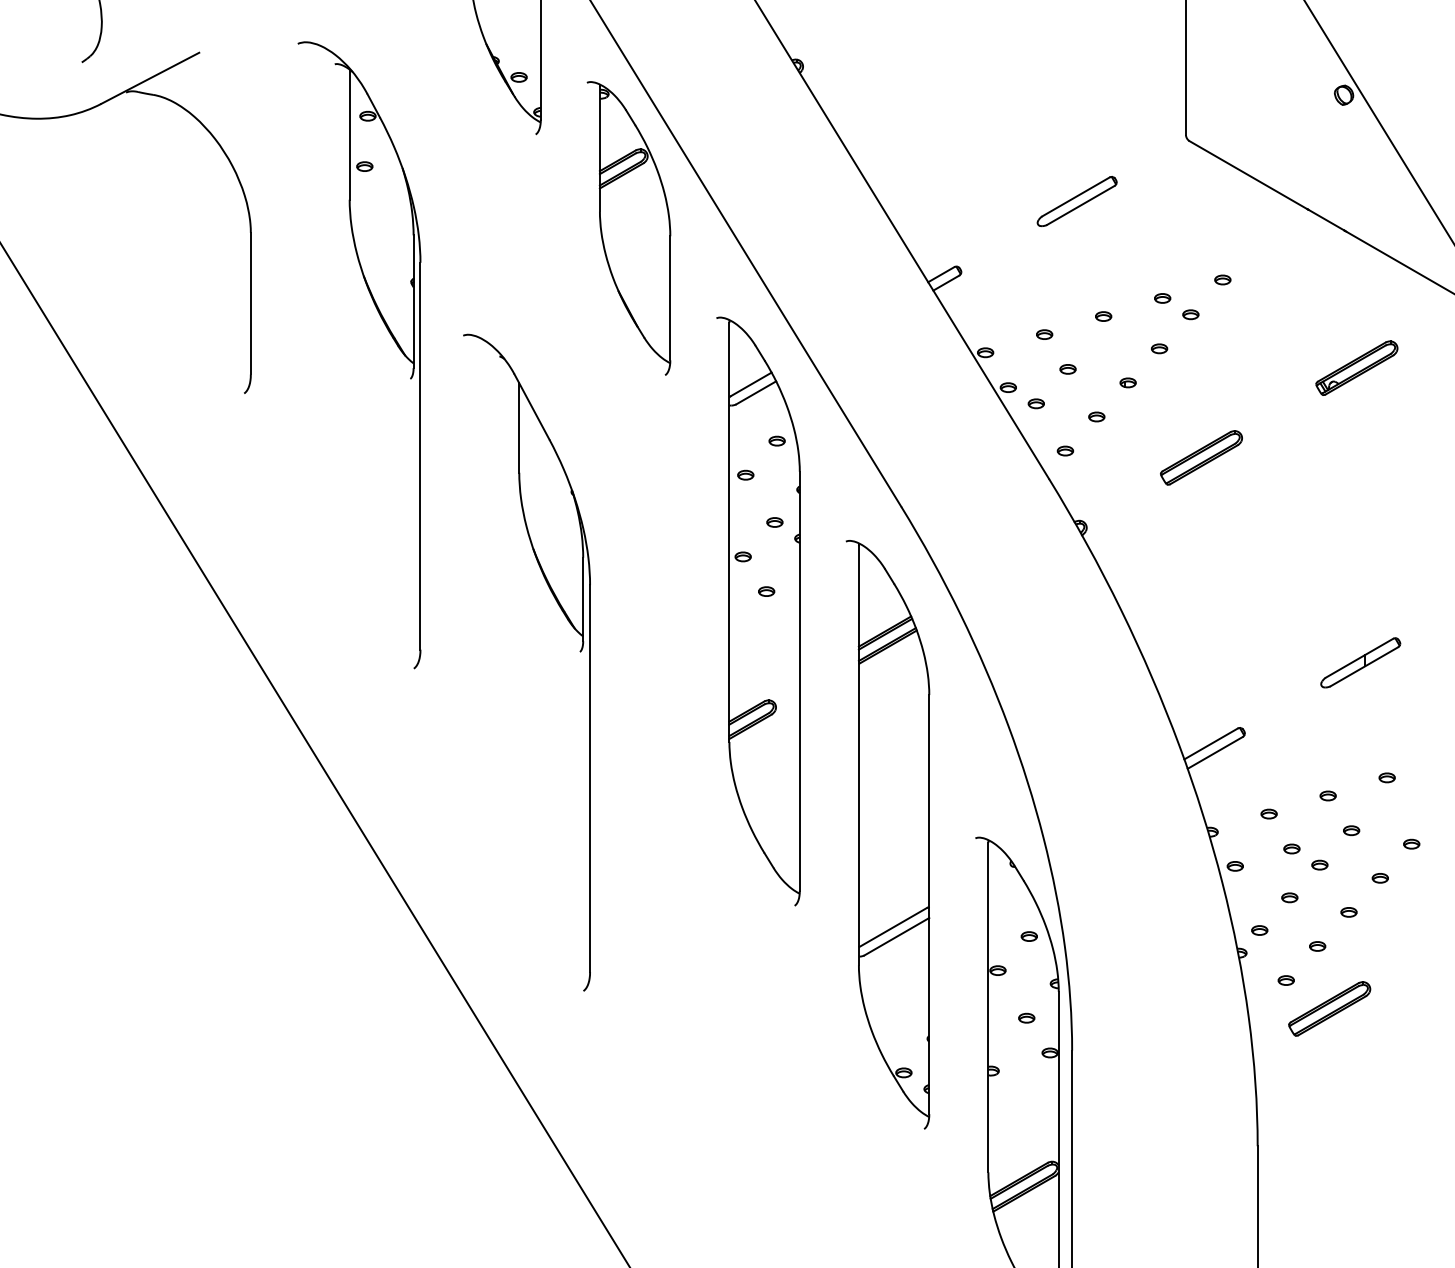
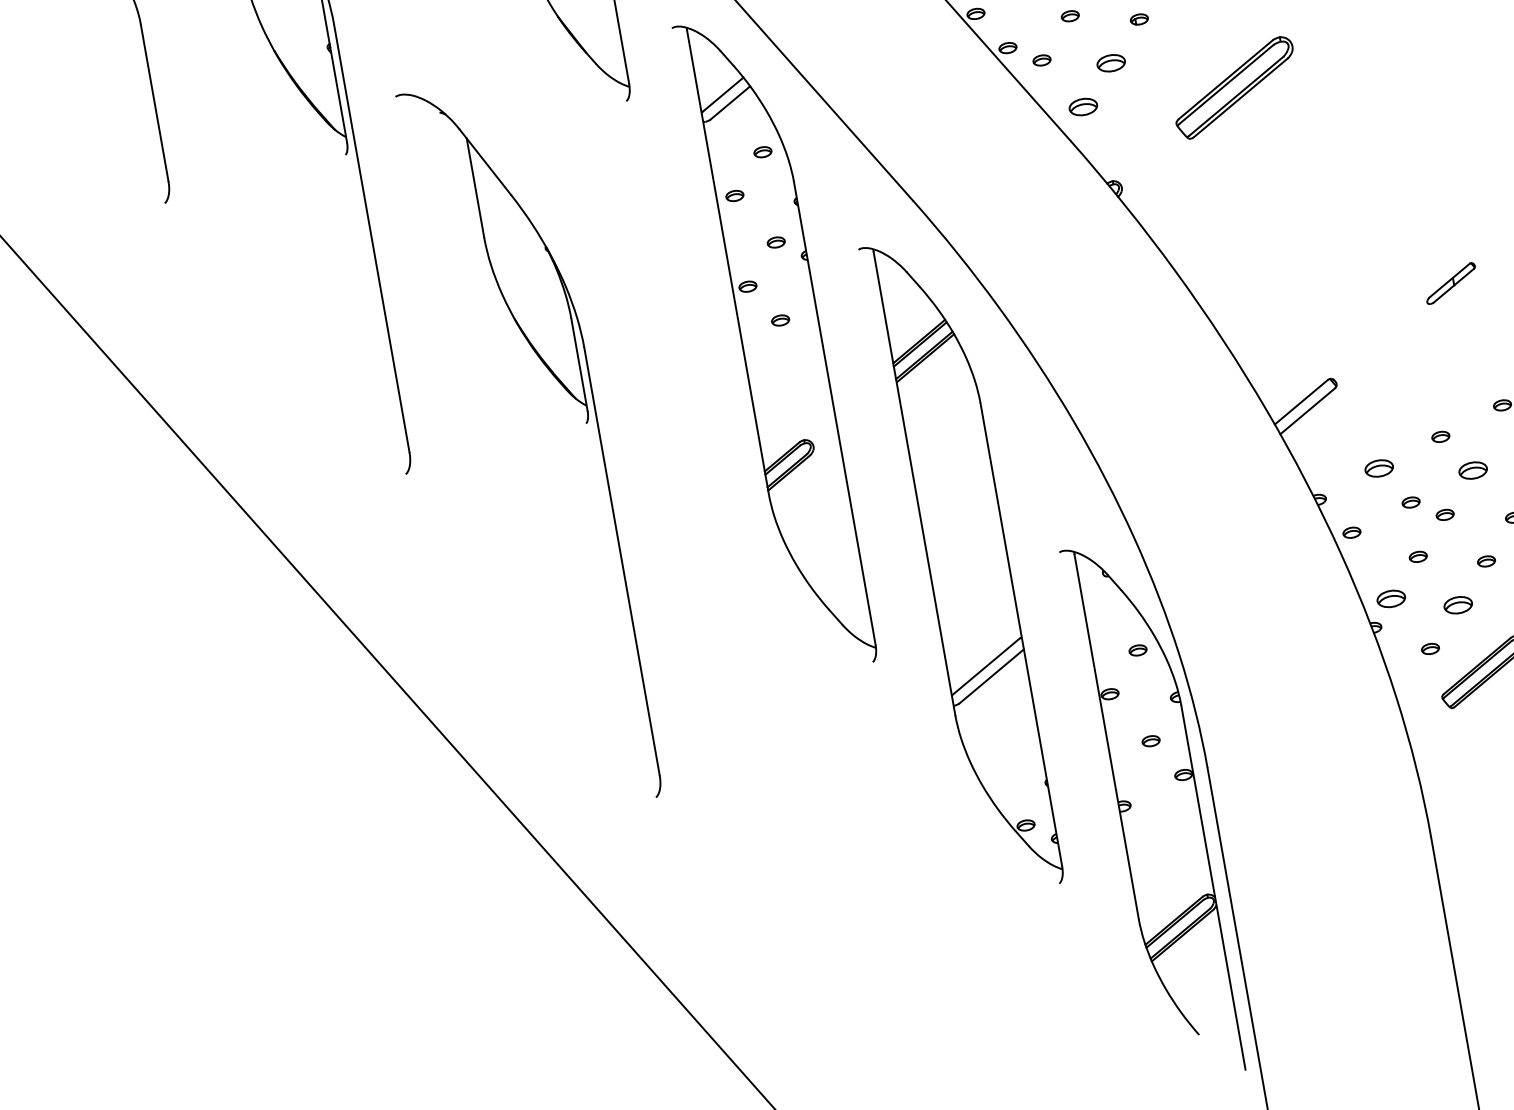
part: (1096, 416) -> (1110, 62), size x1.6
part: (1065, 450) -> (1083, 106), size x1.6
part: (1201, 457) -> (1234, 87), size x1.4
part: (1360, 662) -> (1450, 283), size x0.6
part: (1268, 813) -> (1378, 467), size x1.6
part: (1351, 830) -> (1473, 470), size x1.6
part: (1259, 930) -> (1391, 598), size x1.6
part: (1317, 946) -> (1458, 605), size x1.6

